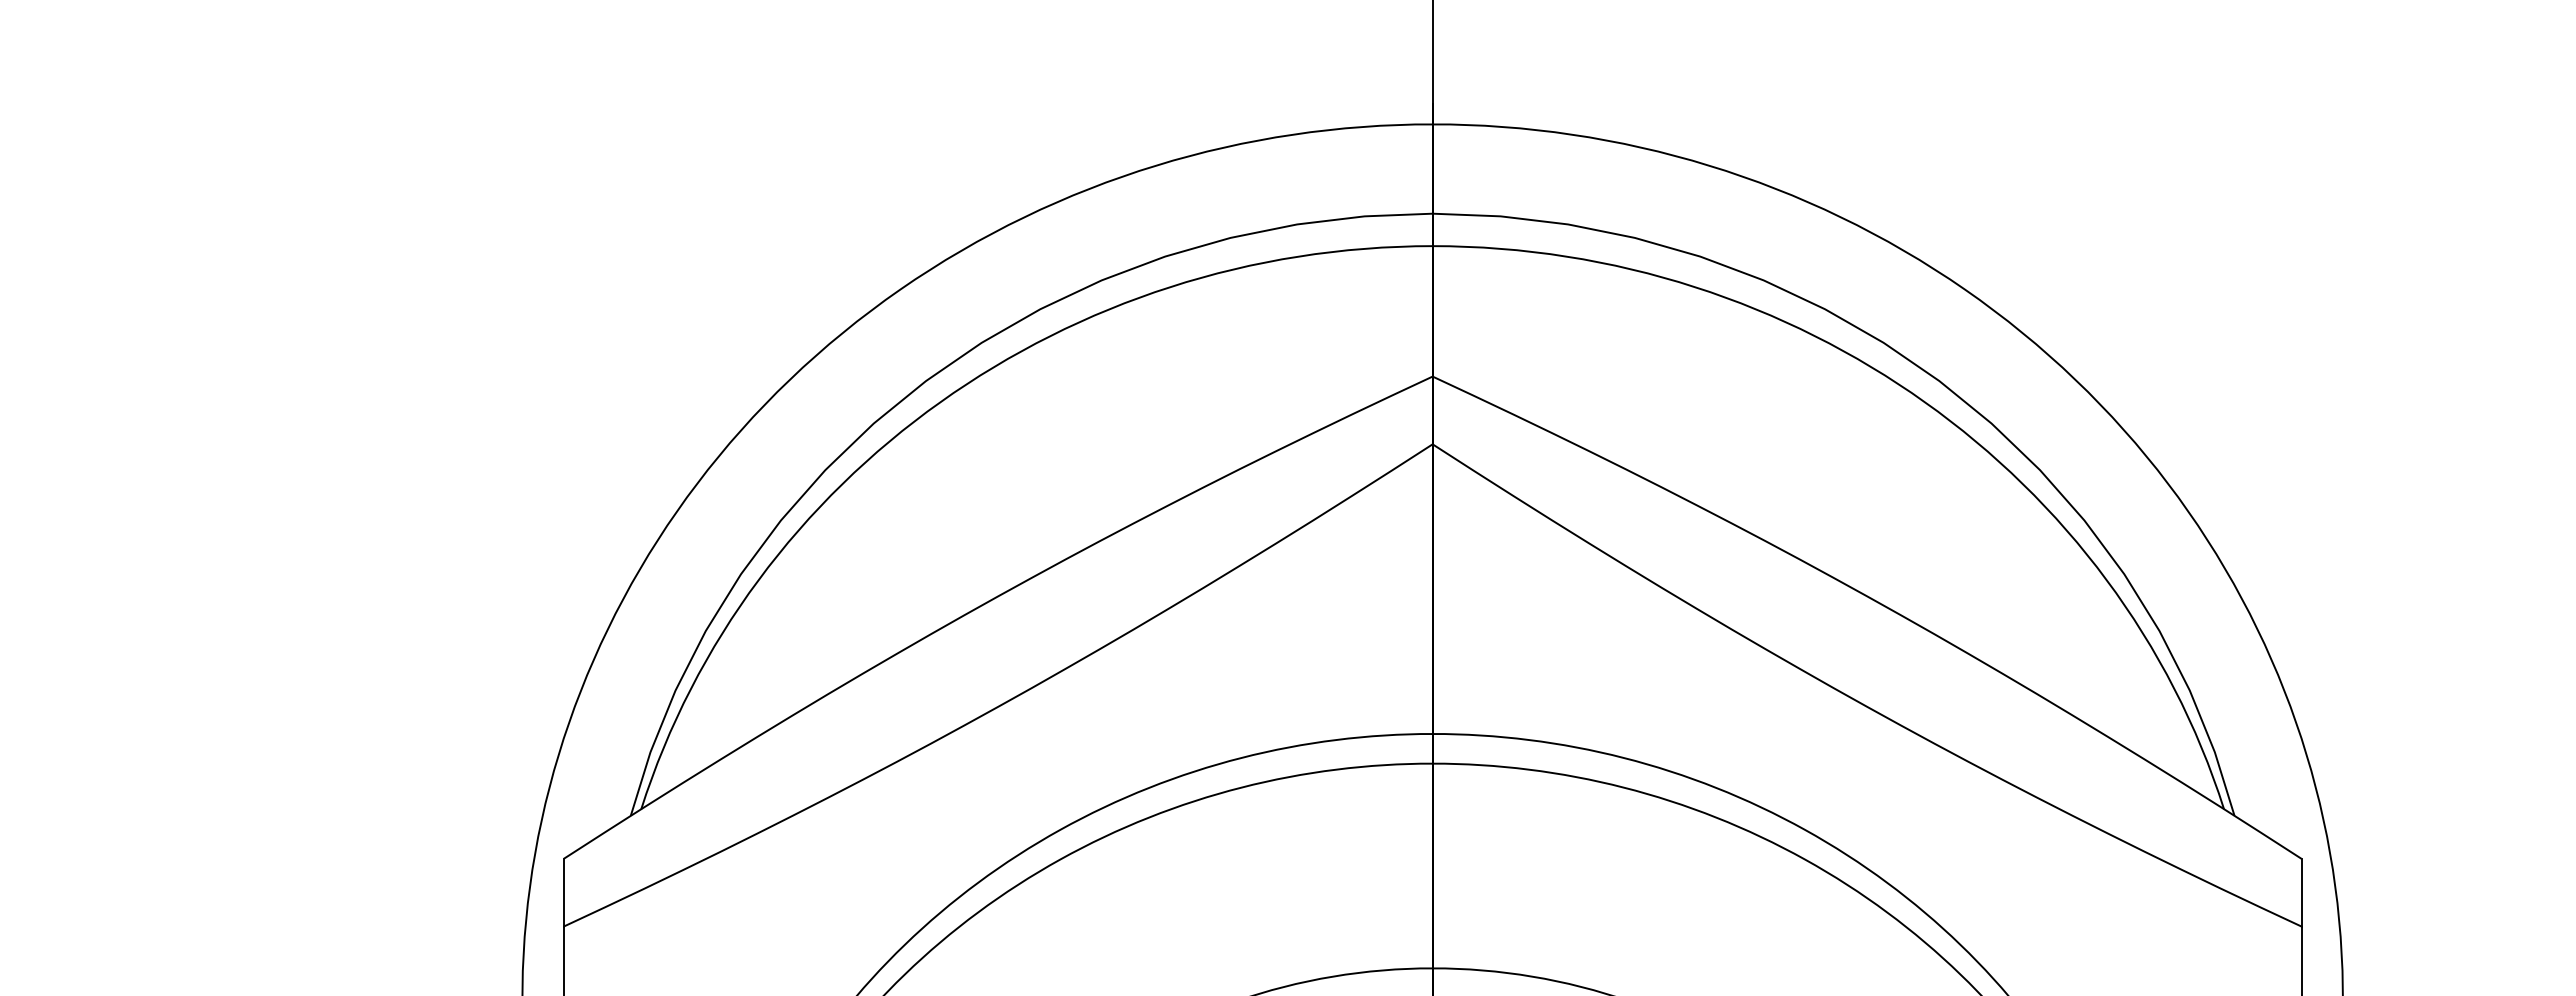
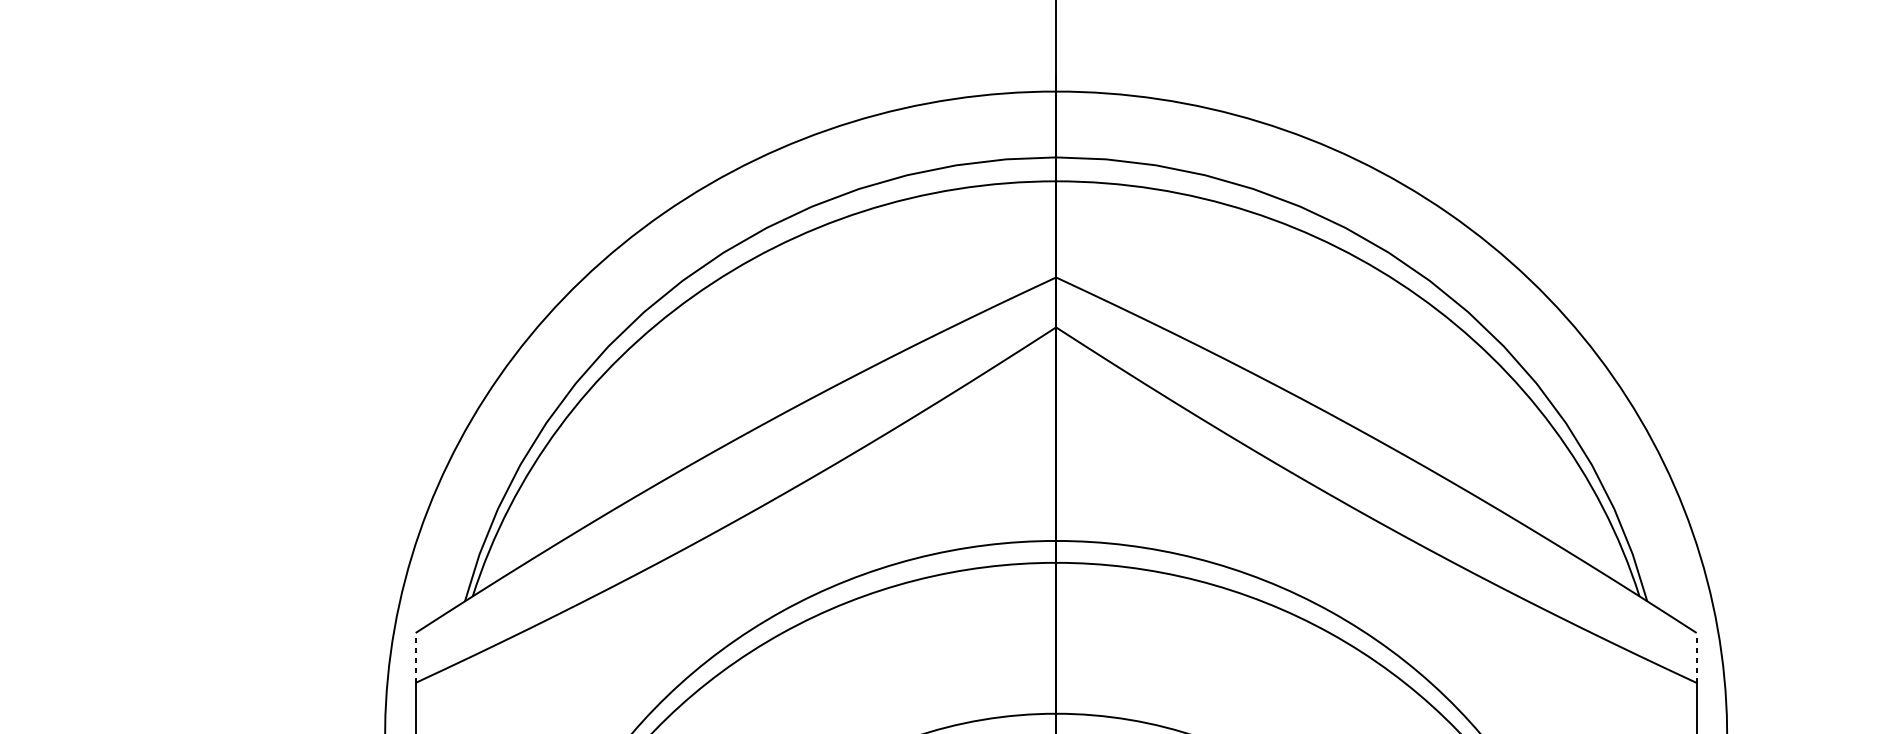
line: (563, 892) -> (415, 657), solid -> dashed
line: (2301, 892) -> (1696, 657), solid -> dashed

